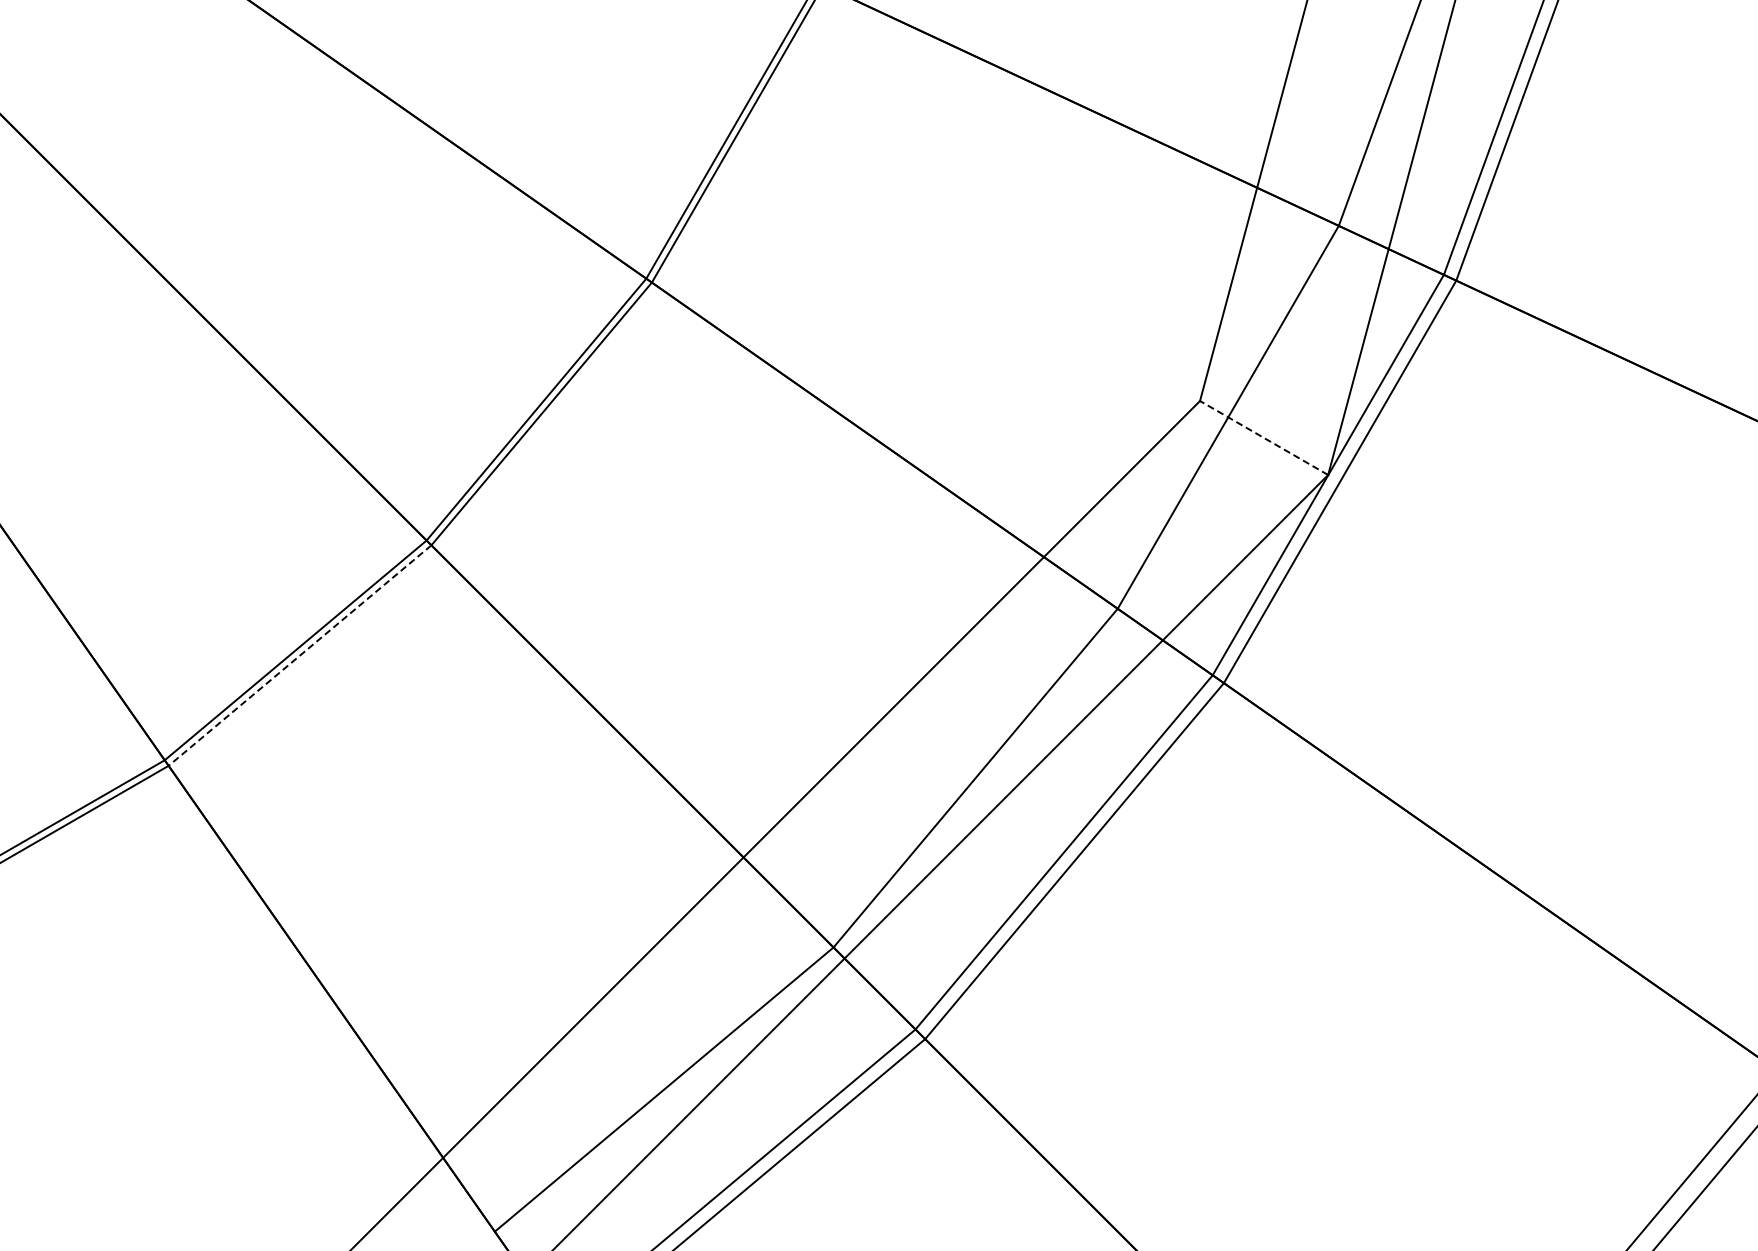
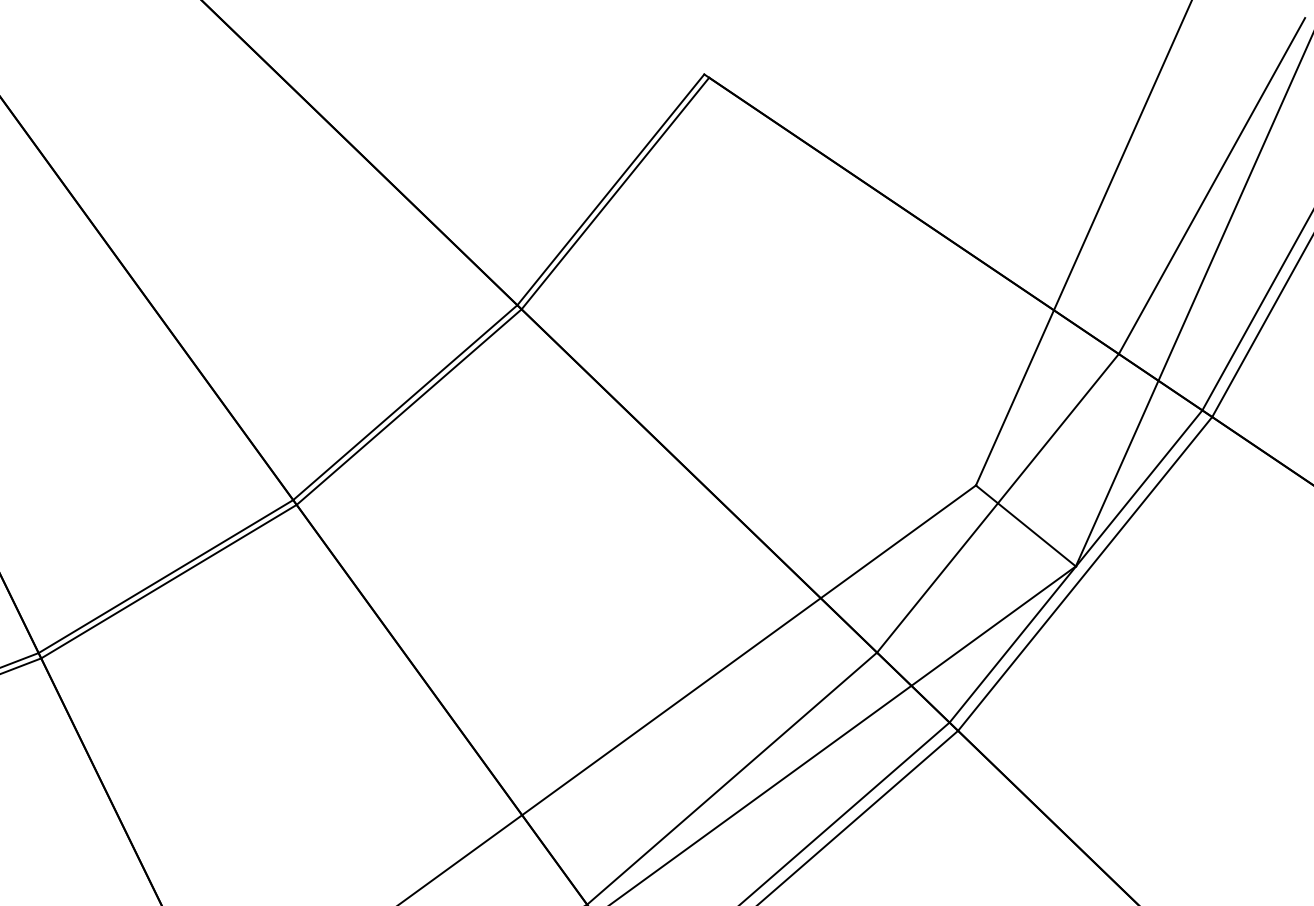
line: (1264, 438) -> (1026, 526), dashed -> solid
line: (300, 655) -> (169, 581), dashed -> solid

